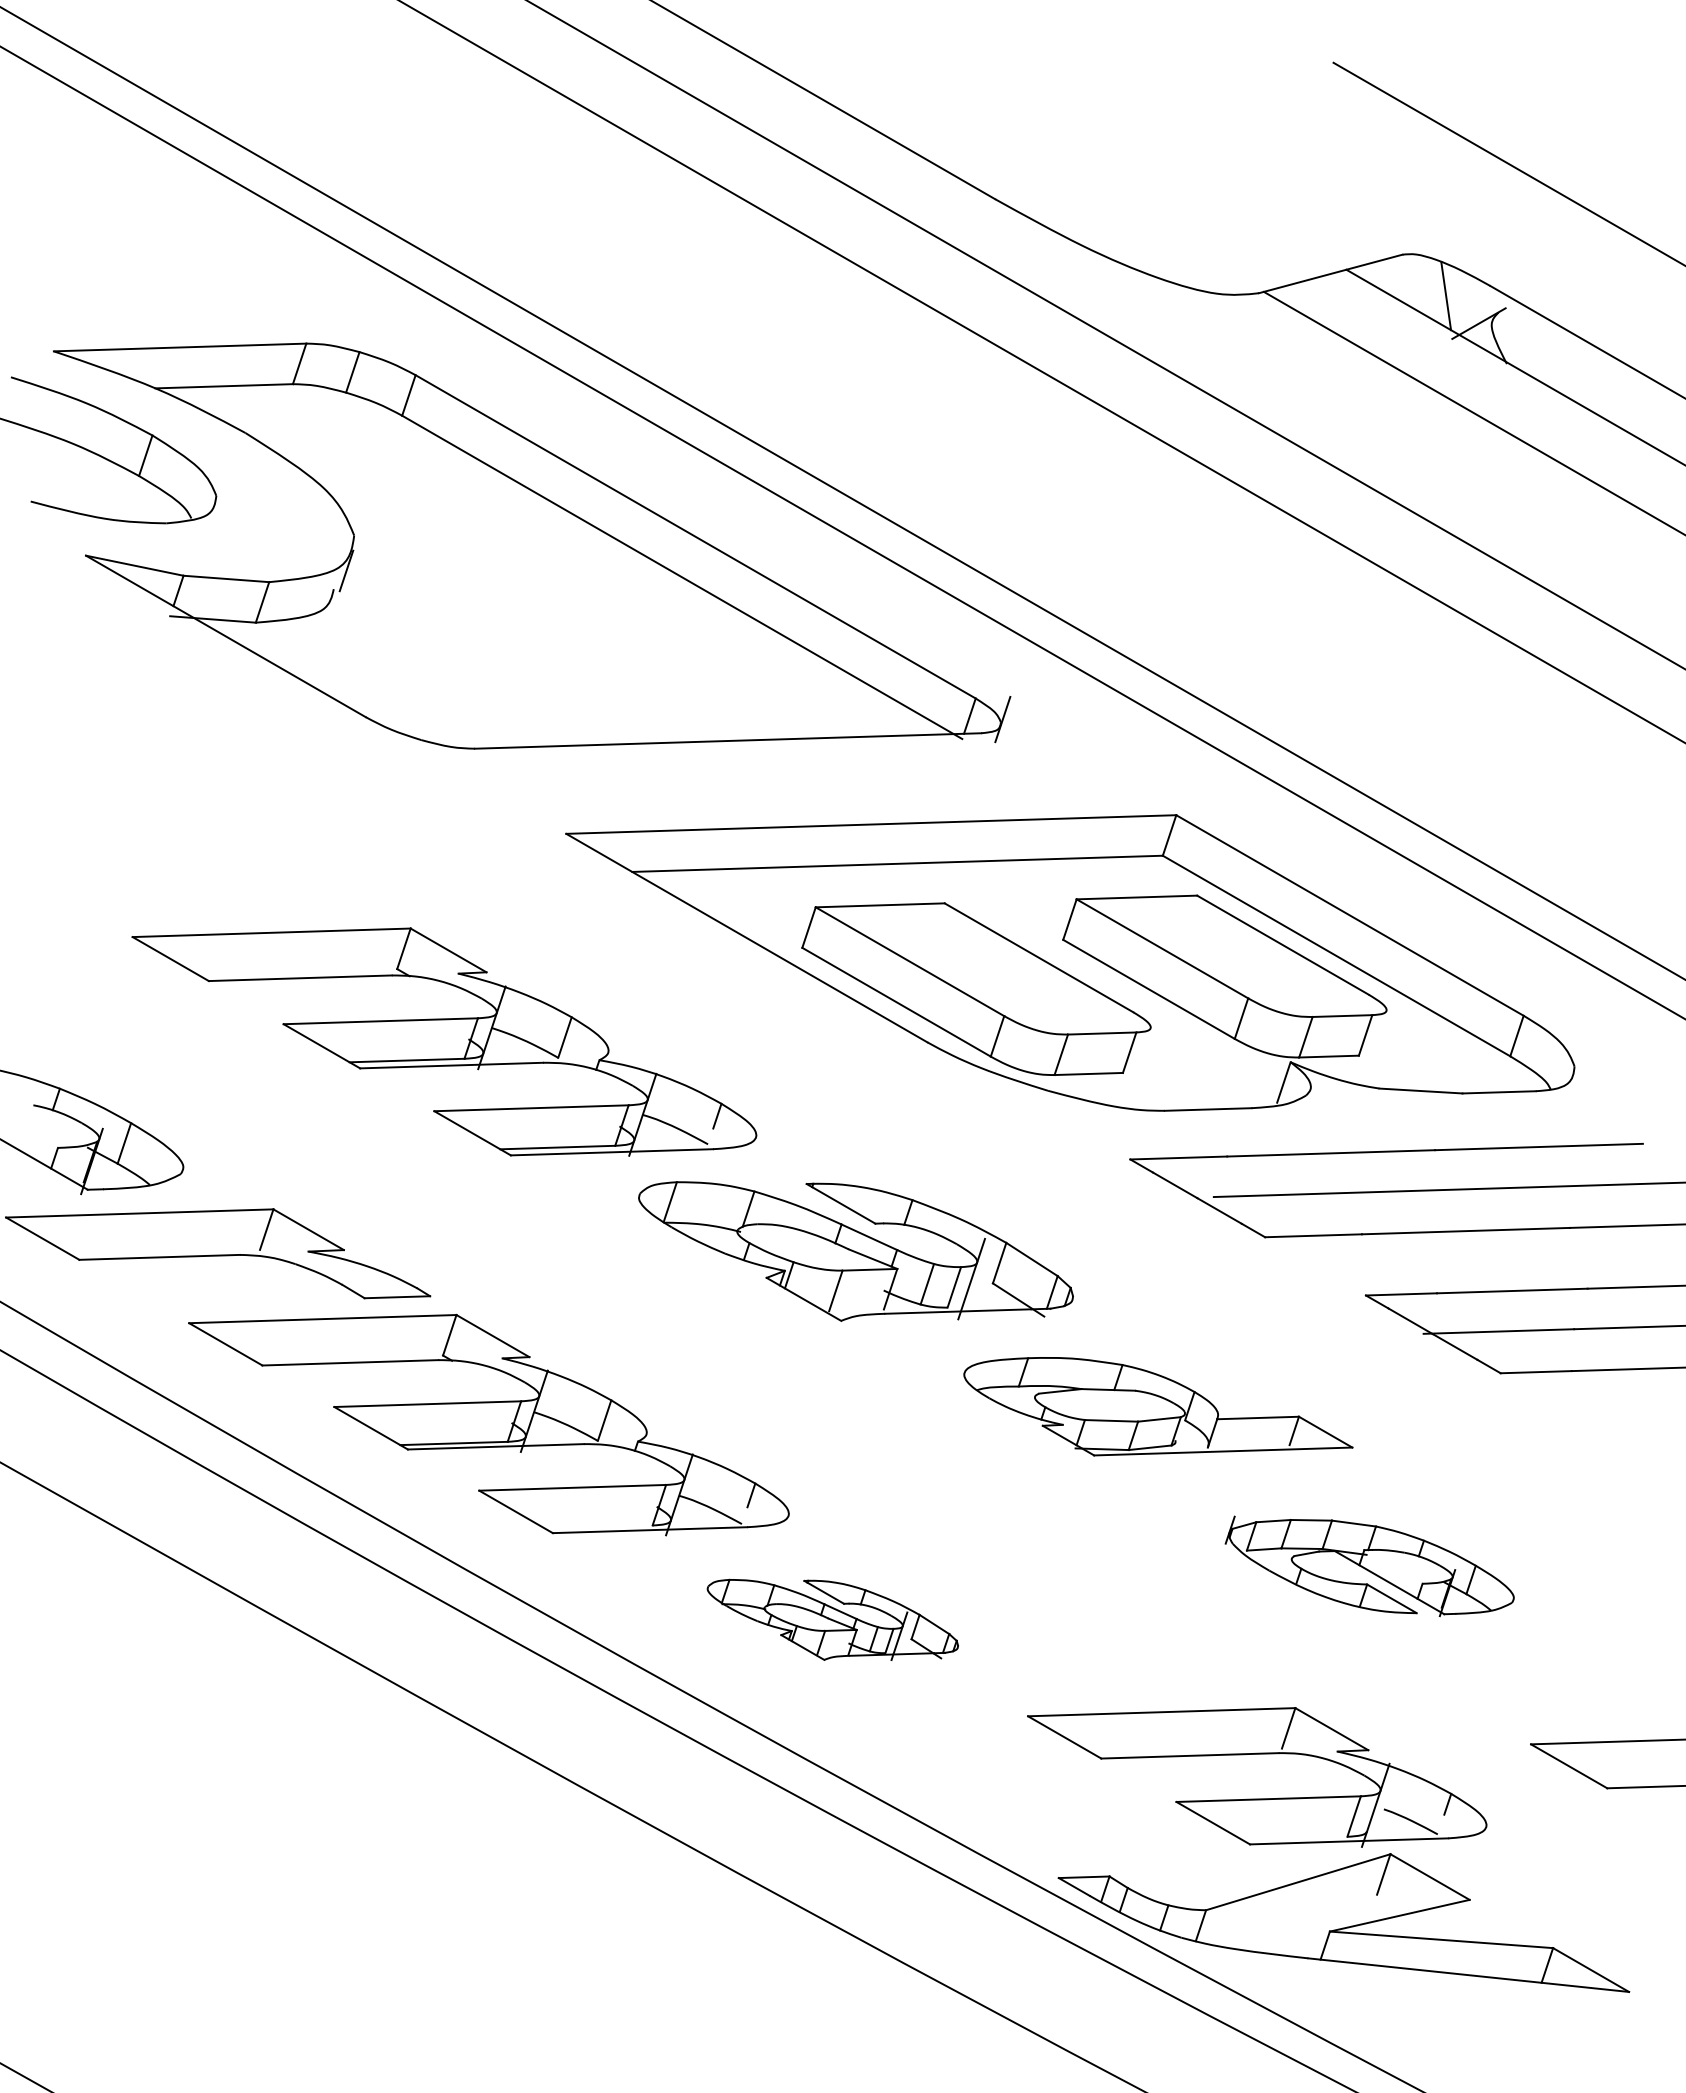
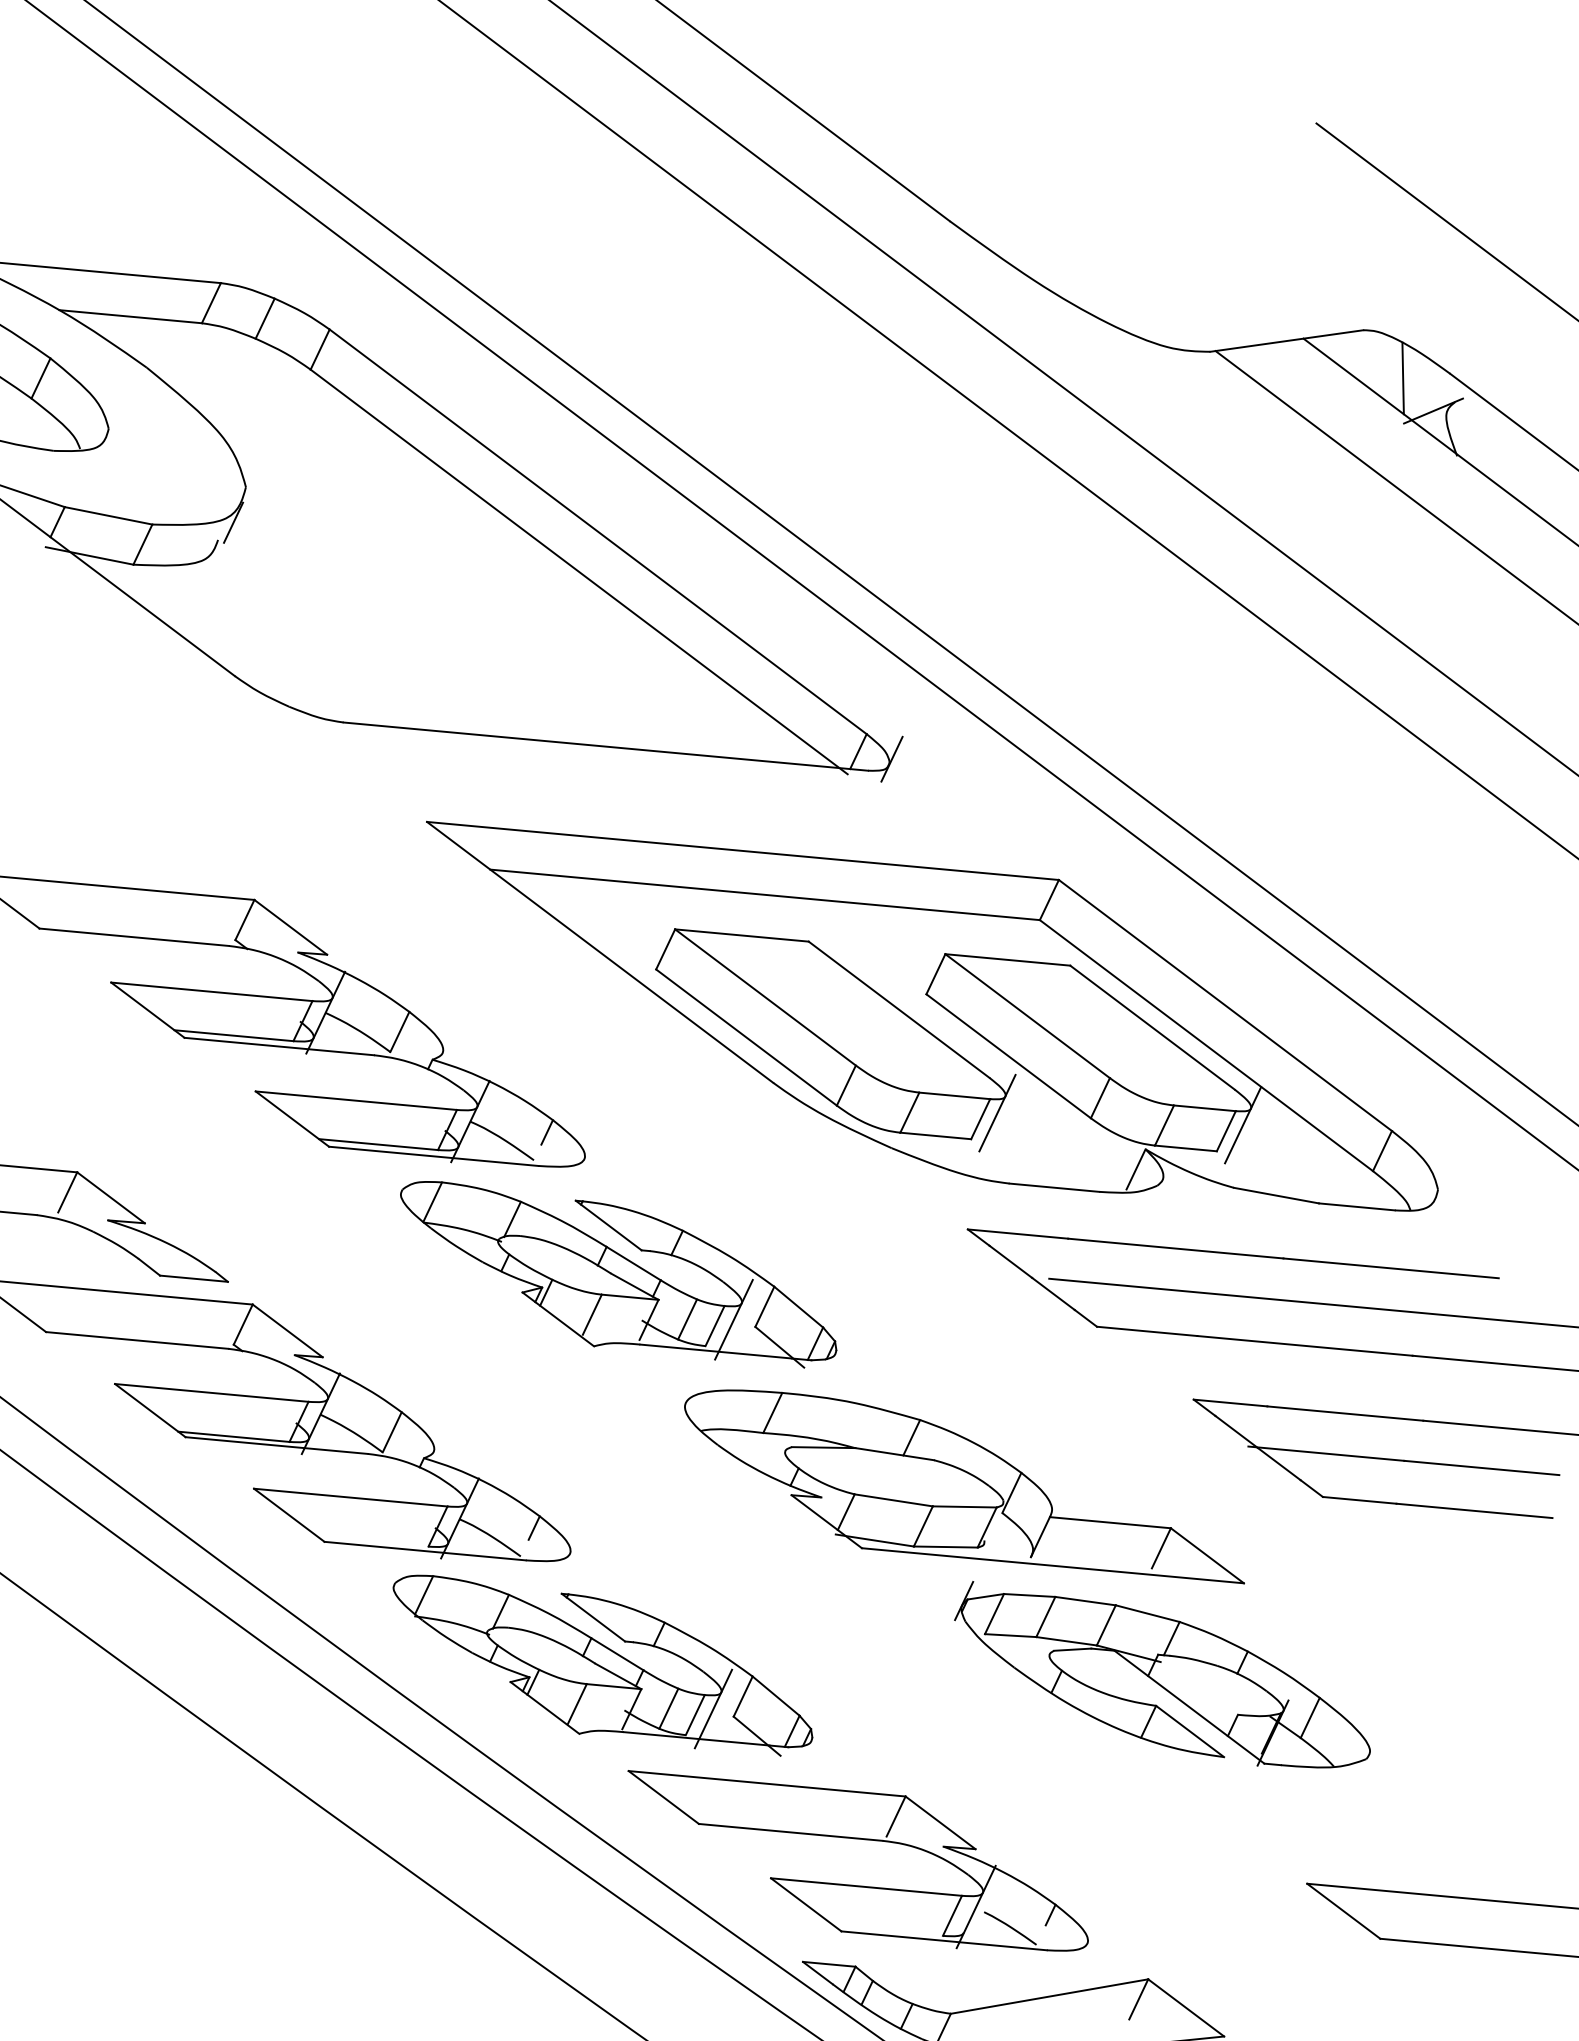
line: (1380, 1027) -> (1242, 1124), added
line: (1144, 1044) -> (997, 1112), added
part: (855, 1251) -> (617, 1276), moved
part: (1158, 1406) -> (965, 1487), size x1.43
part: (1369, 1566) -> (1163, 1679), size x1.43
part: (832, 1619) -> (602, 1666), size x1.67
part: (1257, 1798) -> (855, 1884), moved

